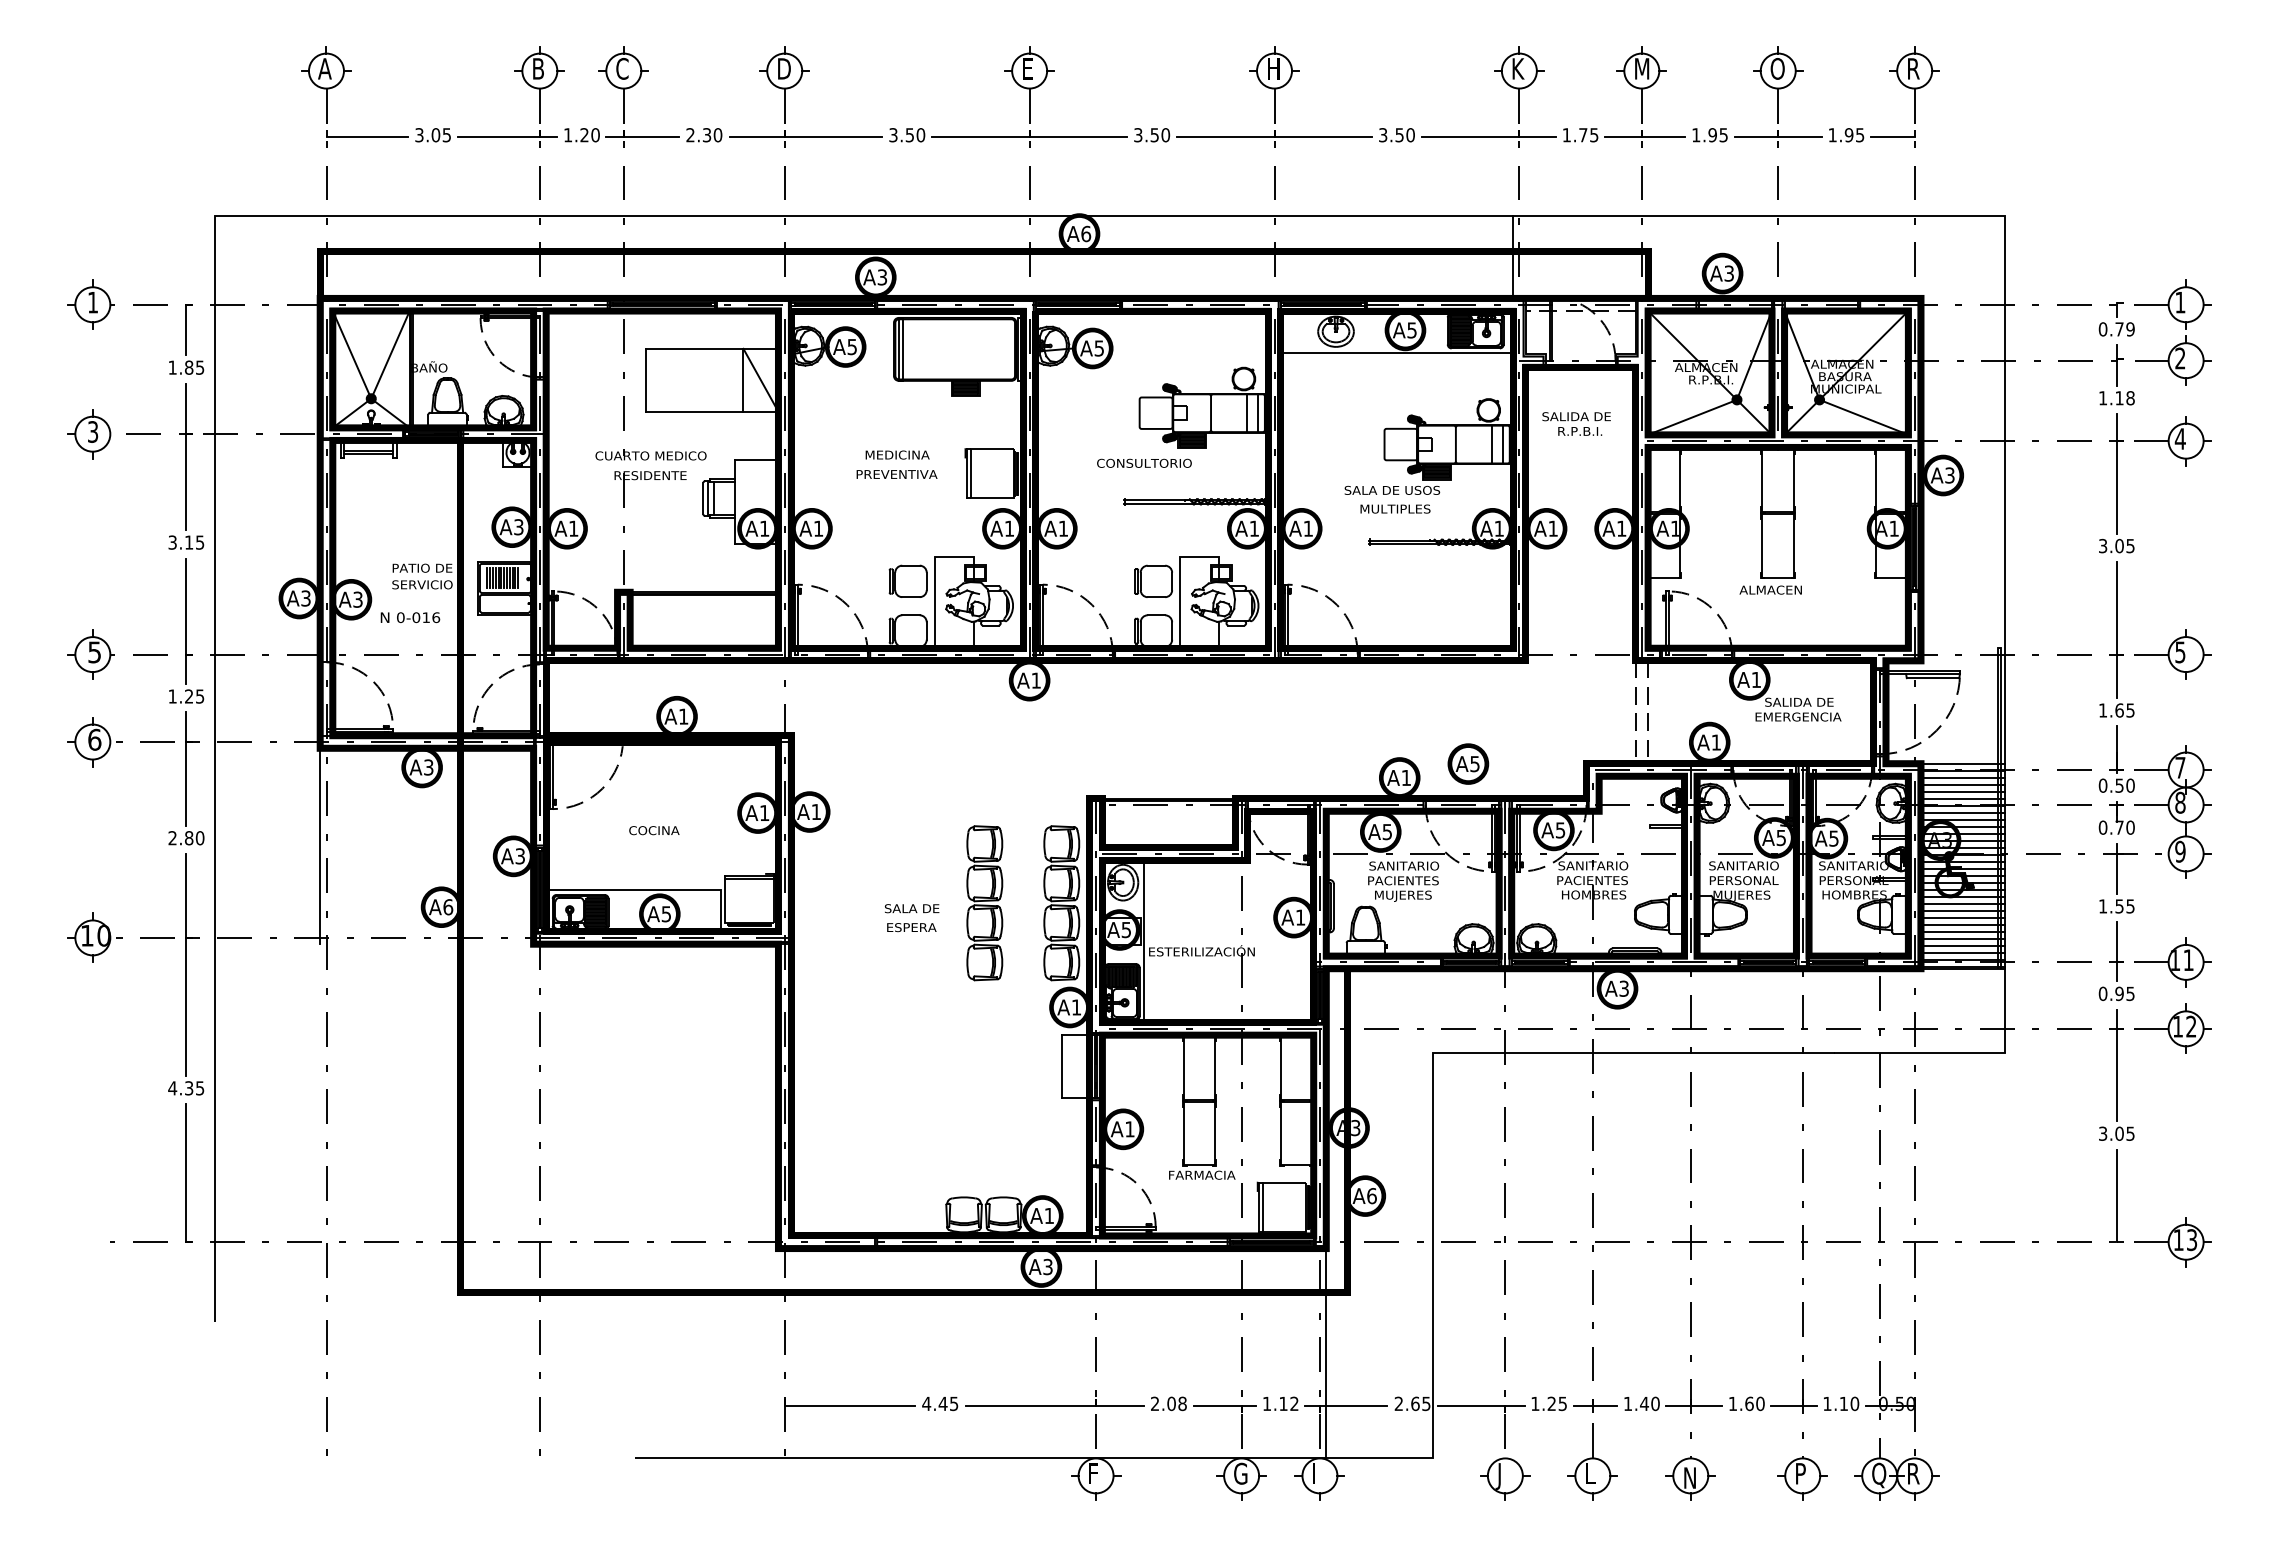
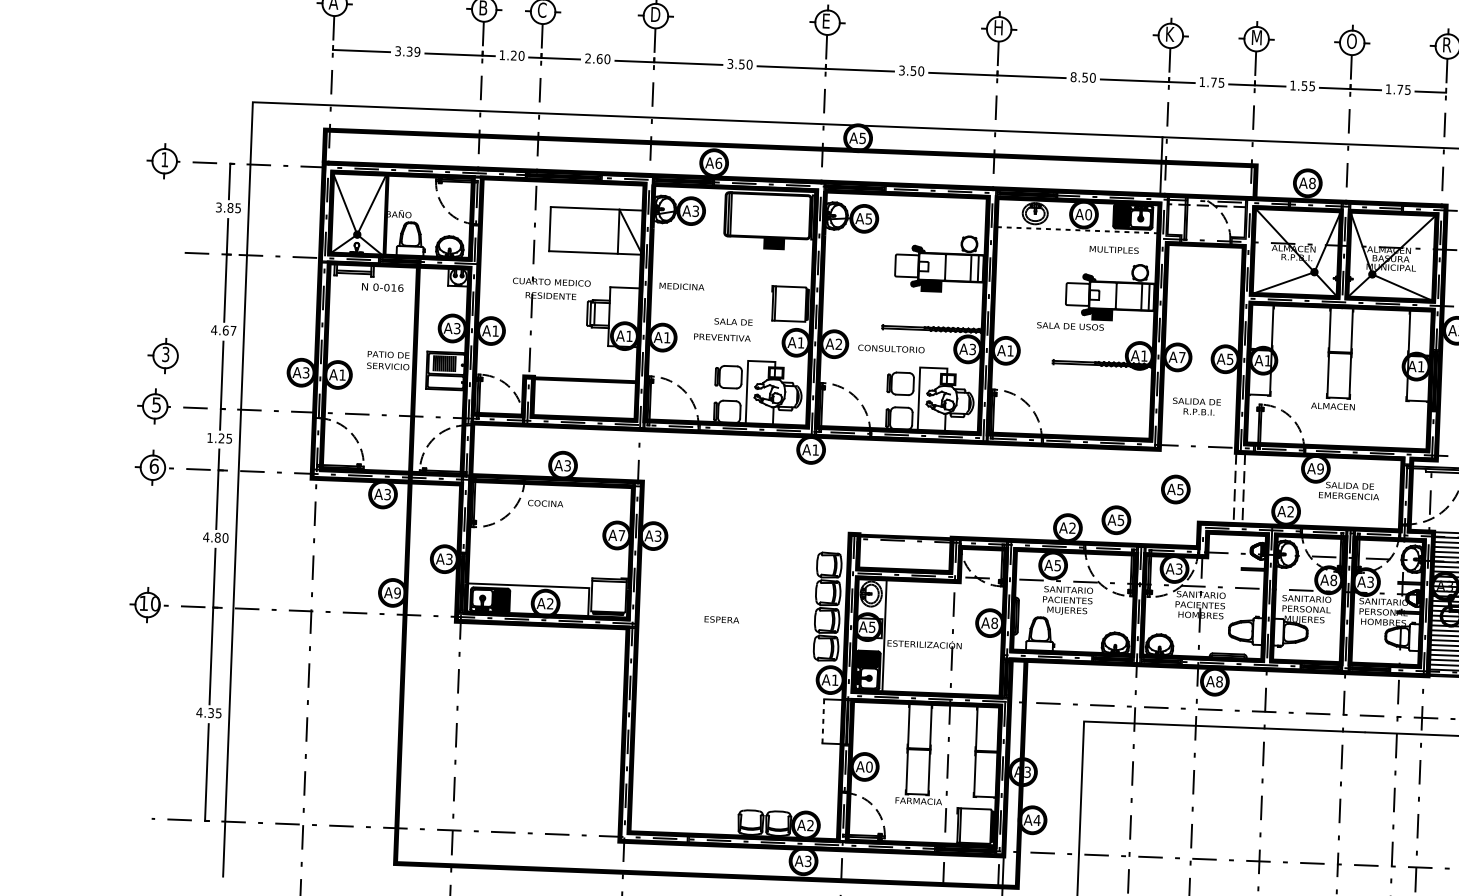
text: (441, 135) -> (413, 52), 3.05 -> 3.39
text: (706, 135) -> (599, 59), 2.30 -> 2.60
text: (1383, 135) -> (1073, 77), 3.50 -> 8.50
text: (1712, 135) -> (1304, 86), 1.95 -> 1.55
text: (1848, 135) -> (1399, 89), 1.95 -> 1.75
text: (1086, 233) -> (863, 138), A6 -> A5
text: (1729, 273) -> (1312, 183), A3 -> A8
text: (882, 277) -> (718, 163), A3 -> A6
text: (1411, 330) -> (1088, 214), A5 -> A0
text: (852, 346) -> (695, 210), A5 -> A3
line: (1396, 353) -> (1077, 230), solid -> dashed
text: (172, 367) -> (218, 207), 1.85 -> 3.85
text: (1576, 423) -> (1196, 406), moved
part: (89, 434) -> (163, 356), moved
text: (897, 454) -> (681, 286), moved
text: (1144, 462) -> (891, 348), moved
text: (896, 474) -> (722, 337), moved
text: (1395, 508) -> (1114, 249), moved
text: (1062, 528) -> (838, 344), A1 -> A2
text: (1254, 528) -> (972, 349), A1 -> A3
text: (1552, 528) -> (1181, 357), A1 -> A7
text: (1621, 528) -> (1230, 359), A1 -> A5
text: (186, 542) -> (223, 330), 3.15 -> 4.67
text: (357, 599) -> (342, 374), A3 -> A1
text: (410, 617) -> (382, 287), moved
text: (1756, 679) -> (1320, 468), A1 -> A9
text: (683, 716) -> (567, 465), A1 -> A3
part: (1551, 716) -> (1175, 489), added
text: (1715, 742) -> (1290, 511), A1 -> A2
text: (1405, 777) -> (1071, 527), A1 -> A2
text: (815, 811) -> (657, 535), A1 -> A3
text: (764, 812) -> (621, 535), A1 -> A7
text: (1560, 829) -> (1179, 568), A5 -> A3
text: (654, 830) -> (545, 503), moved
text: (1781, 837) -> (1333, 580), A5 -> A8
text: (1833, 837) -> (1370, 581), A5 -> A3
text: (172, 838) -> (206, 537), 2.80 -> 4.80
line: (320, 846) -> (309, 547), removed
part: (984, 903) -> (773, 604), removed
text: (448, 907) -> (397, 593), A6 -> A9
text: (911, 908) -> (733, 321), moved
text: (665, 914) -> (549, 604), A5 -> A2
text: (1300, 917) -> (994, 623), A1 -> A8
text: (1624, 988) -> (1219, 681), A3 -> A8
line: (1061, 1066) -> (823, 721), solid -> dashed
text: (1129, 1129) -> (869, 767), A1 -> A0
text: (1371, 1196) -> (1036, 820), A6 -> A4
text: (1048, 1215) -> (809, 825), A1 -> A2

